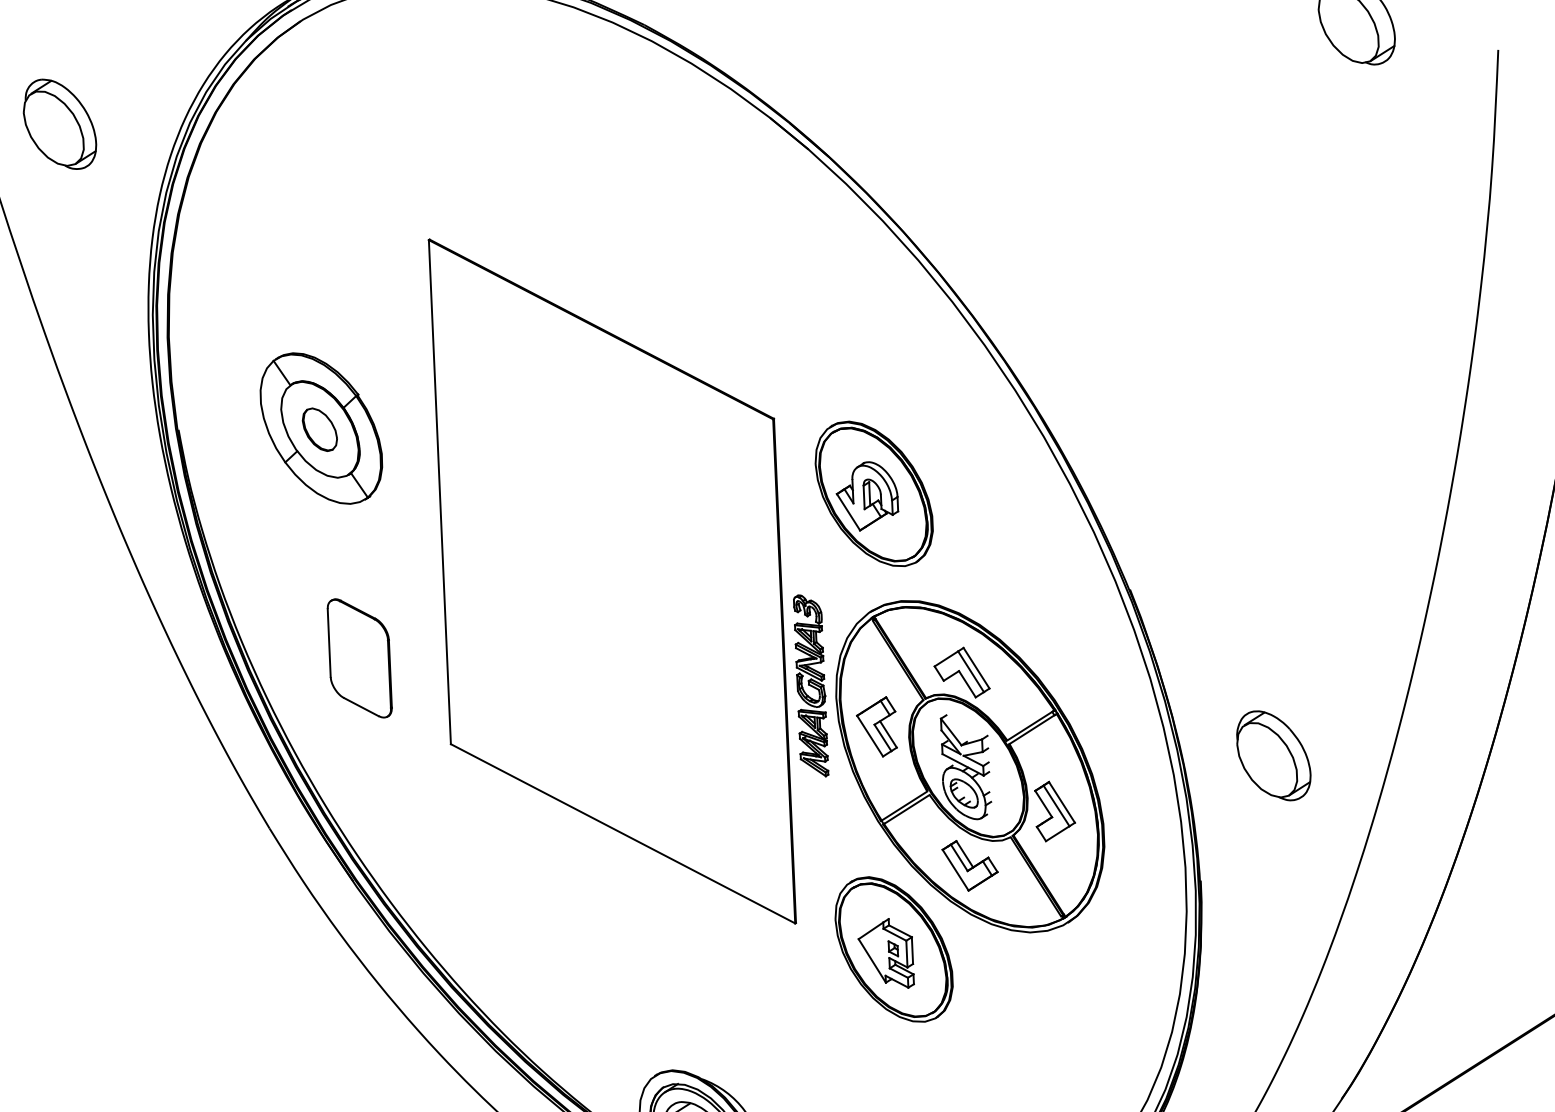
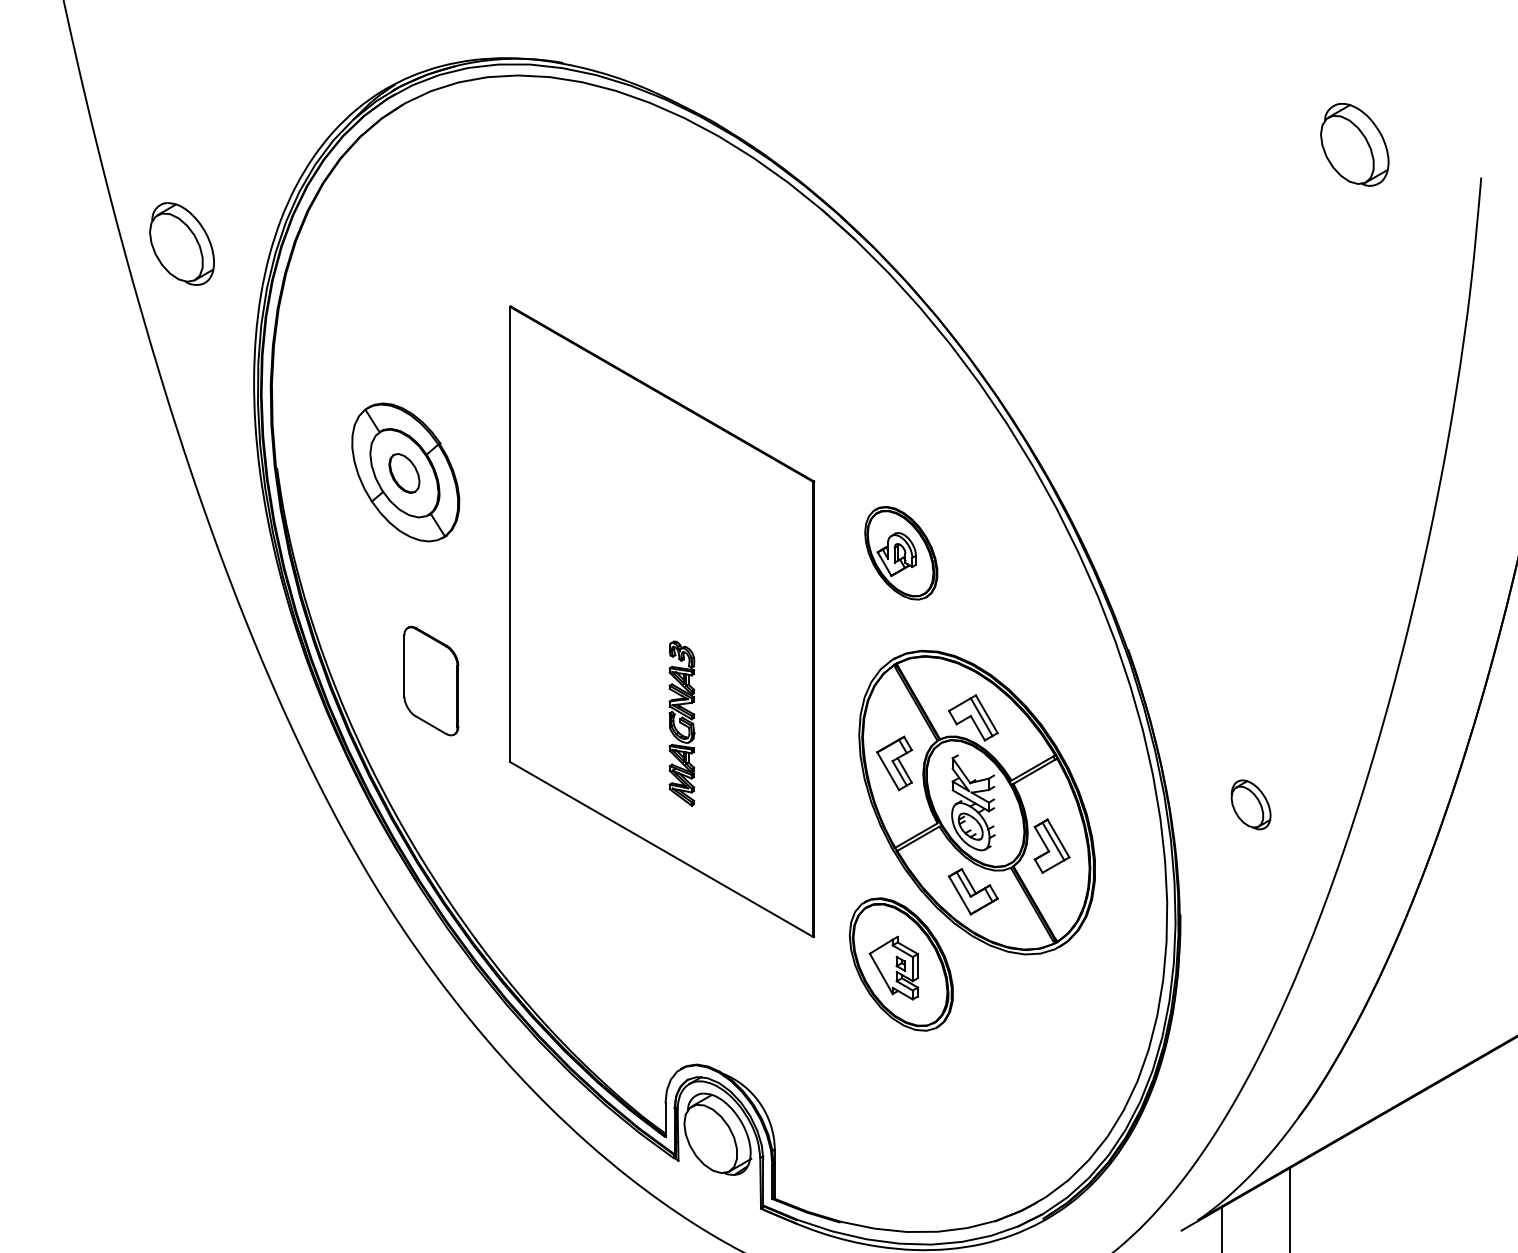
part: (59, 123) -> (181, 243), moved
part: (873, 494) -> (900, 553), size x0.7
part: (810, 685) -> (681, 723), moved
part: (1273, 755) -> (1250, 804), size x0.6

